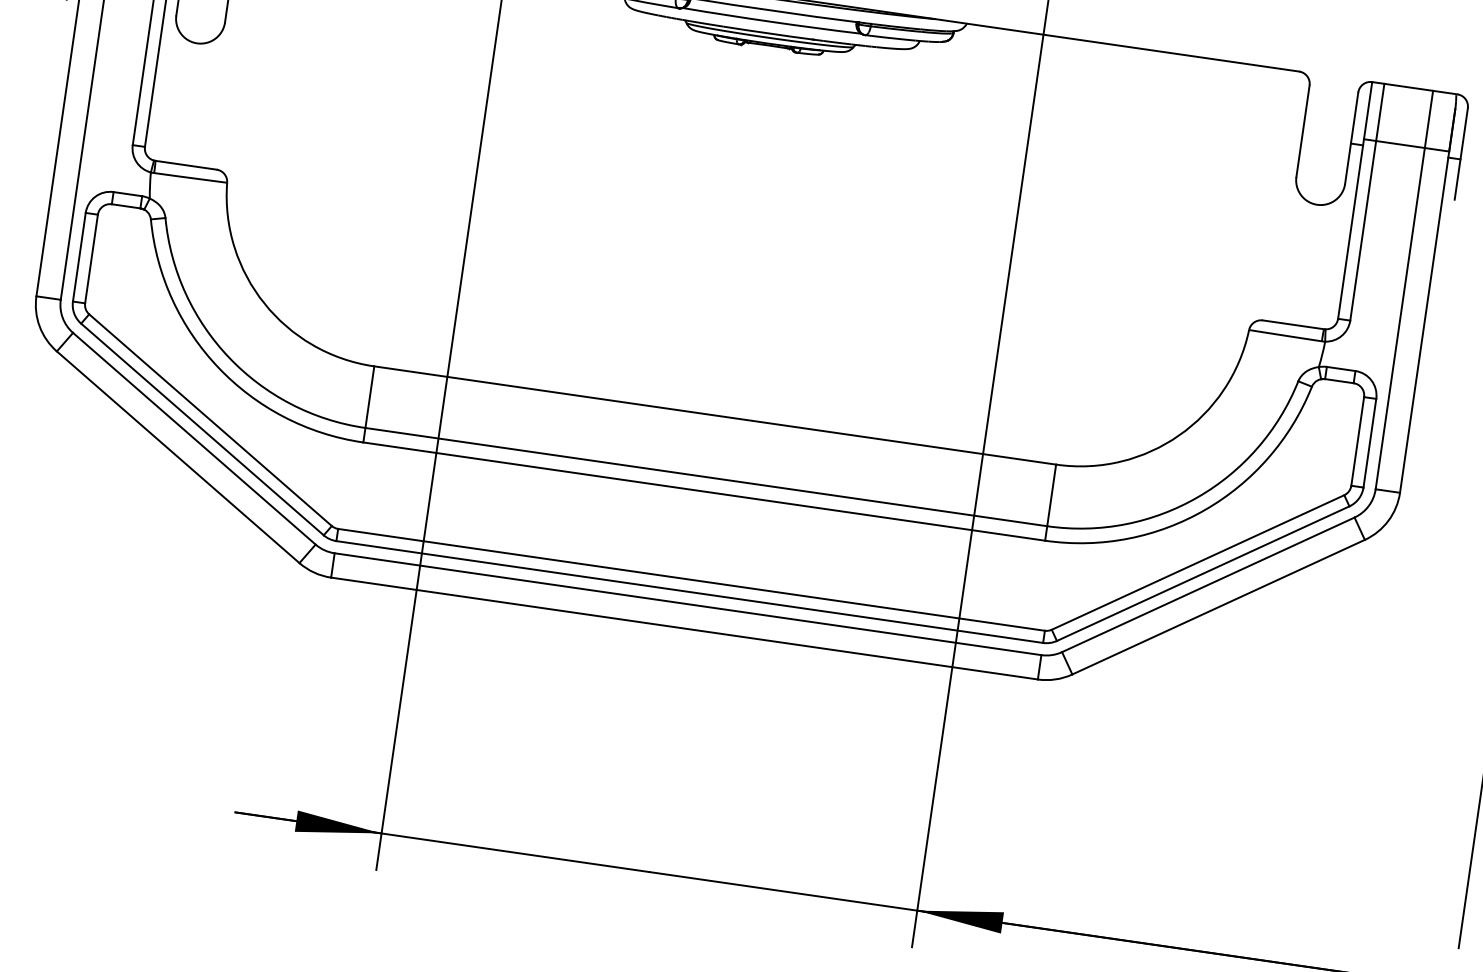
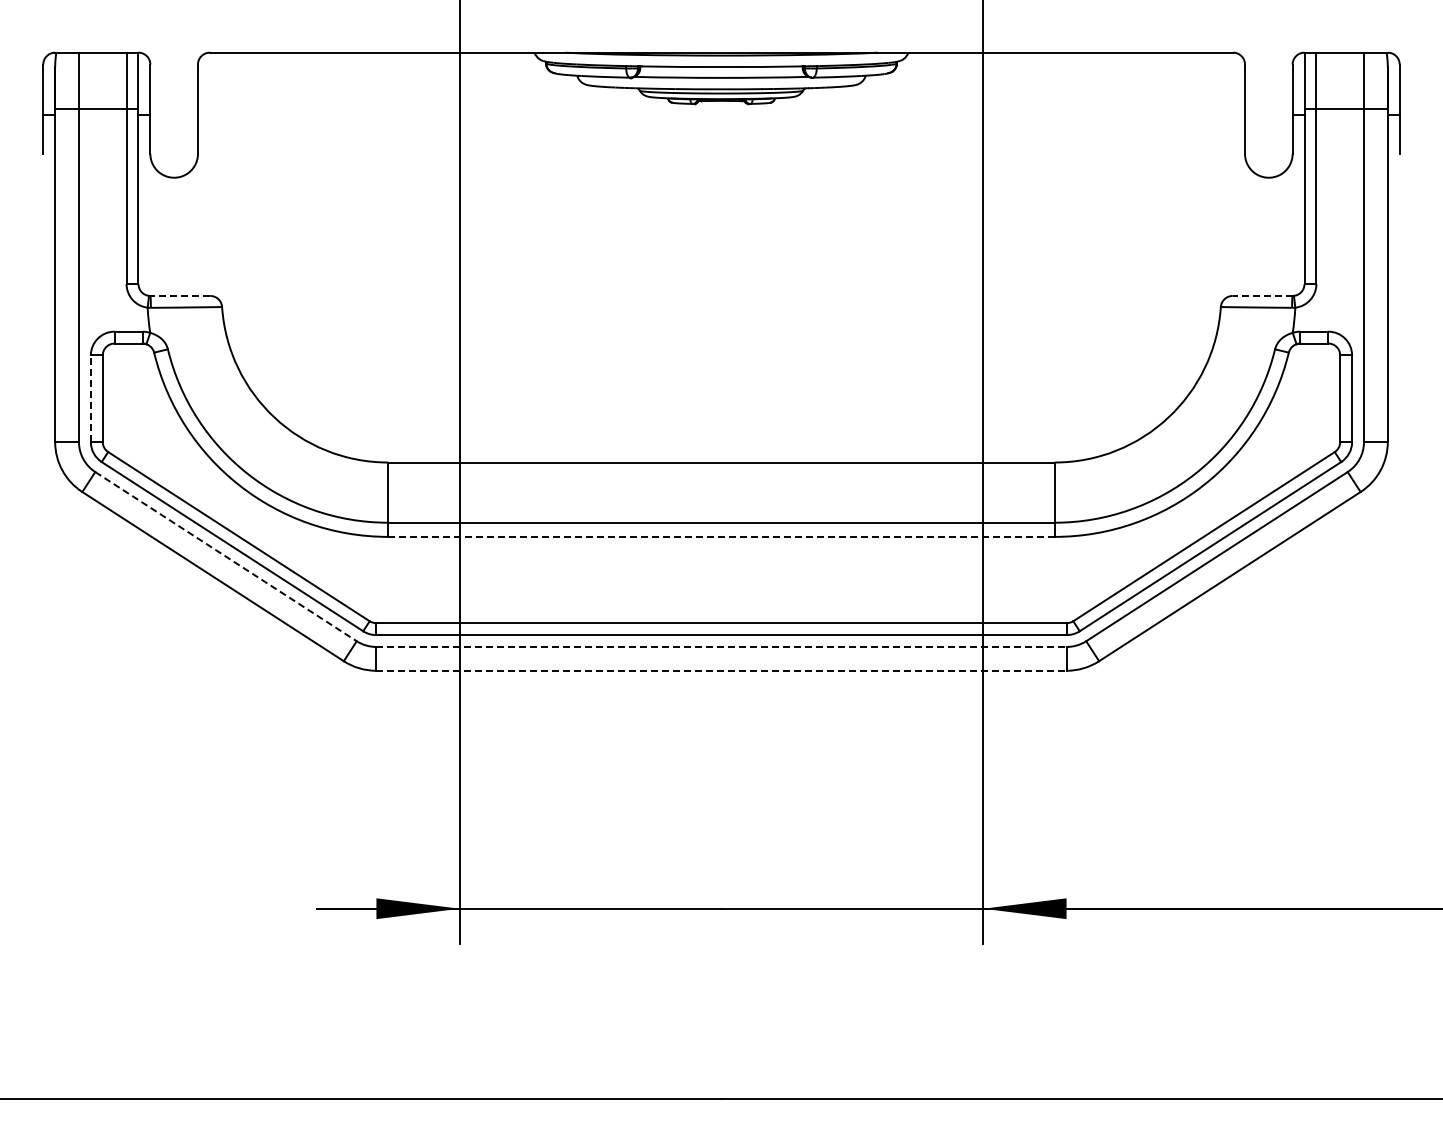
line: (186, 164) -> (180, 295), solid -> dashed
line: (79, 256) -> (90, 398), solid -> dashed
line: (1293, 324) -> (1262, 295), solid -> dashed
line: (194, 438) -> (226, 556), solid -> dashed
line: (704, 491) -> (721, 536), solid -> dashed
line: (688, 603) -> (721, 646), solid -> dashed
line: (684, 628) -> (721, 670), solid -> dashed

